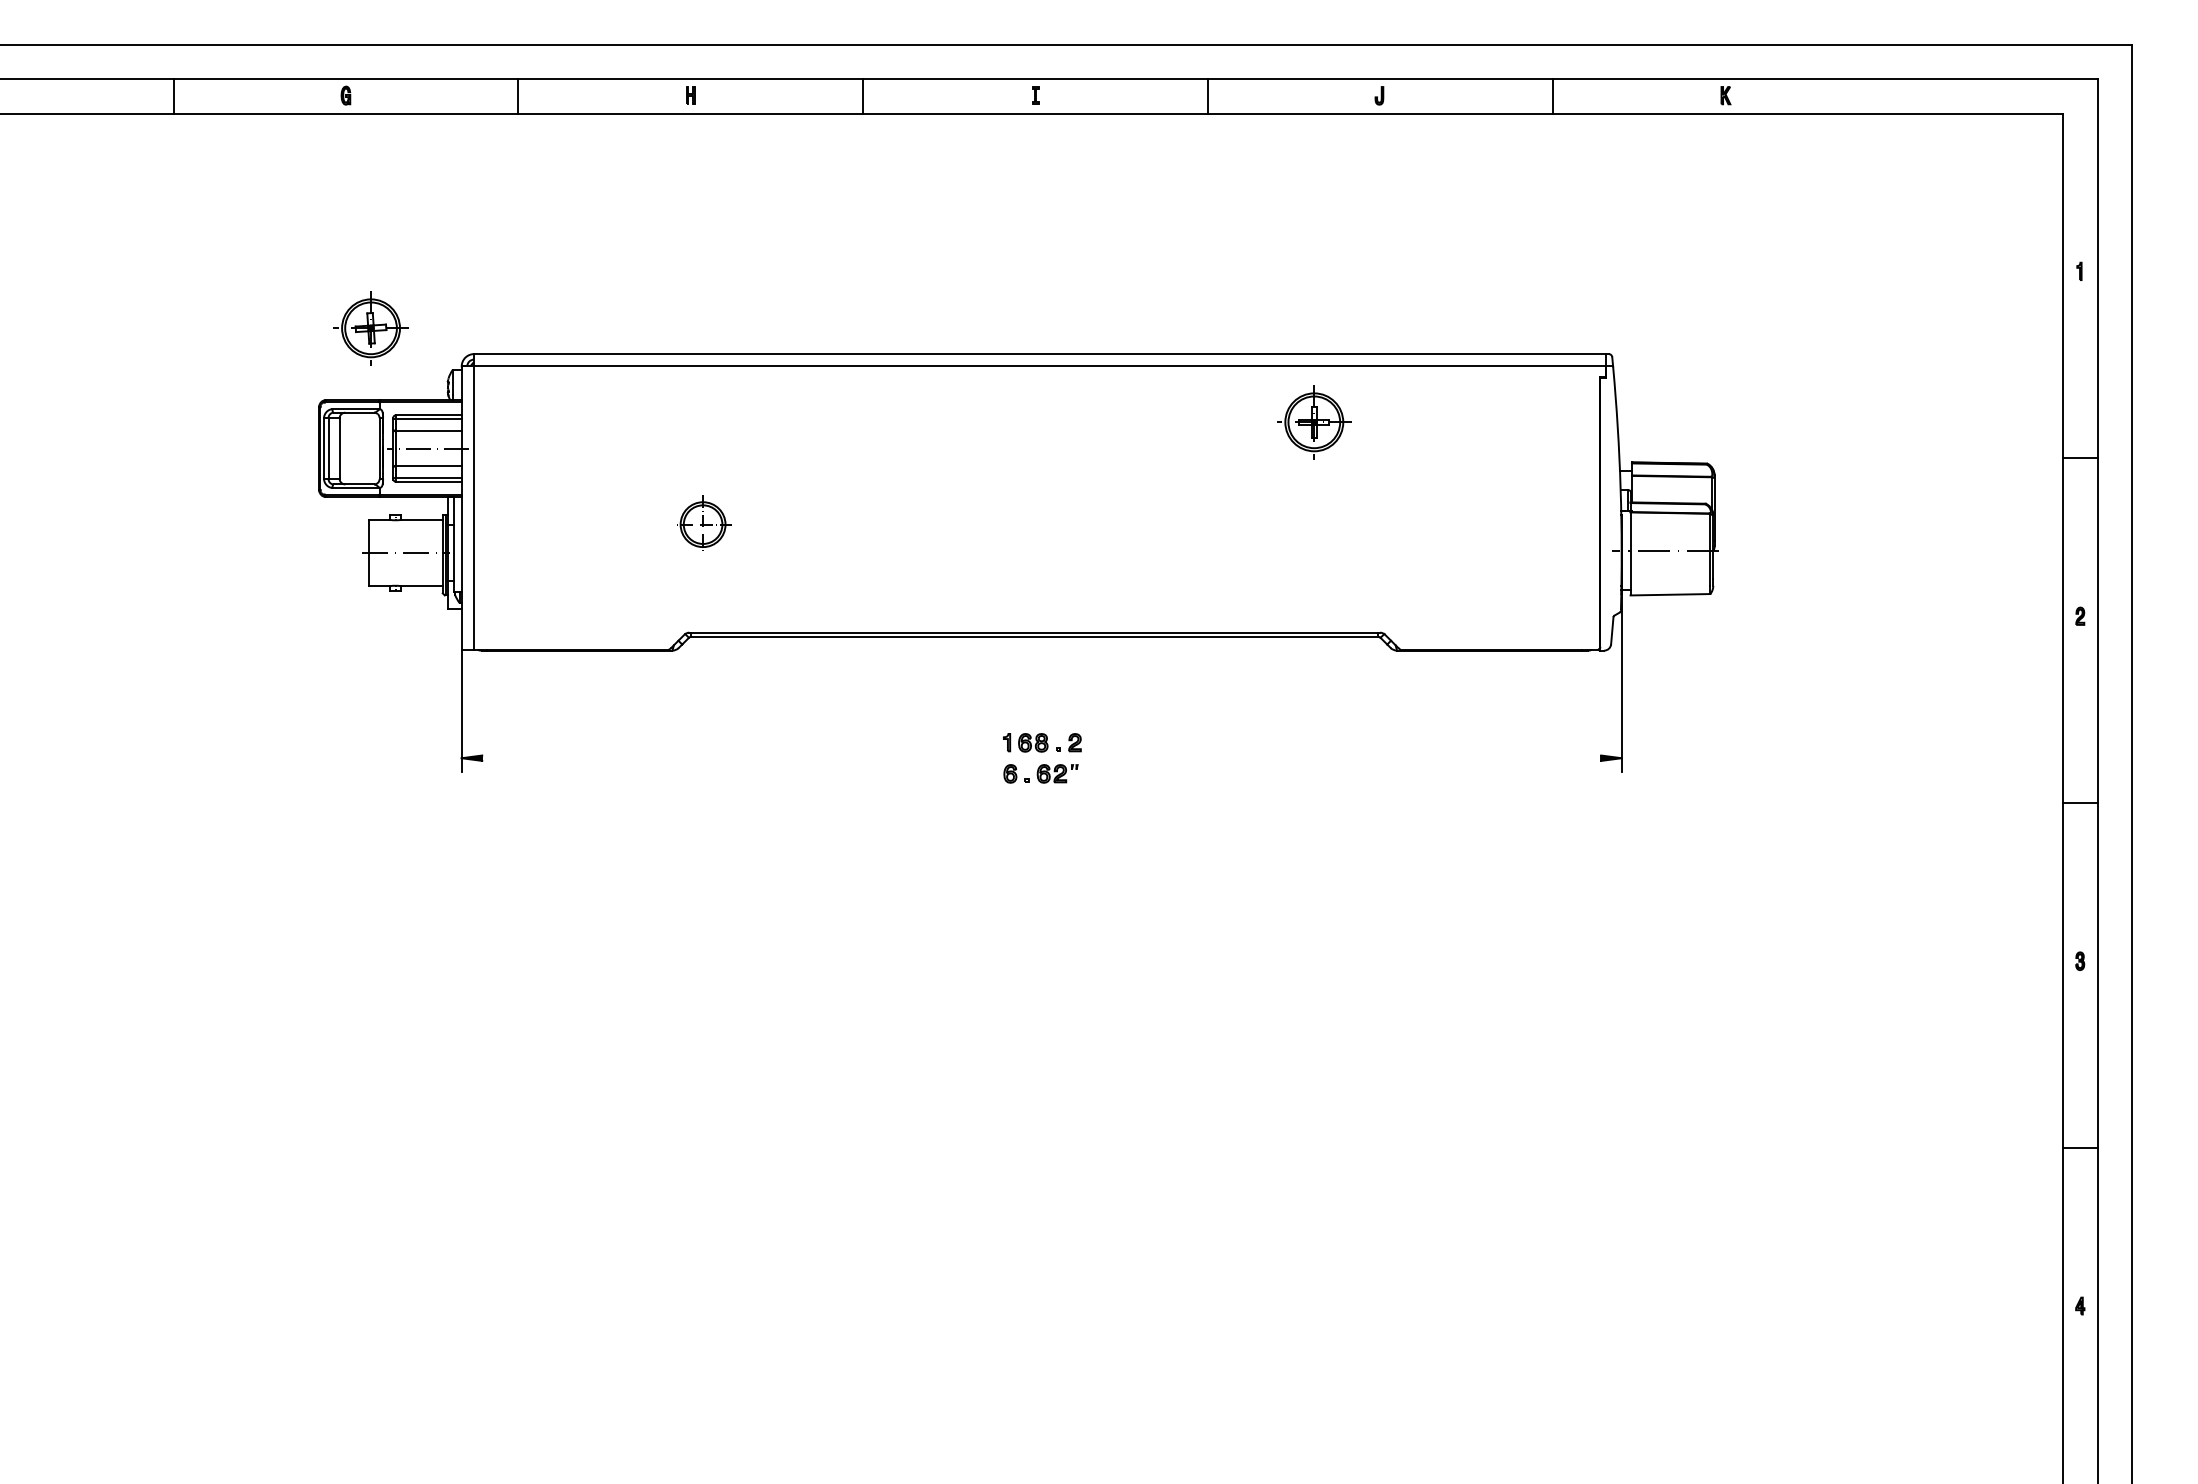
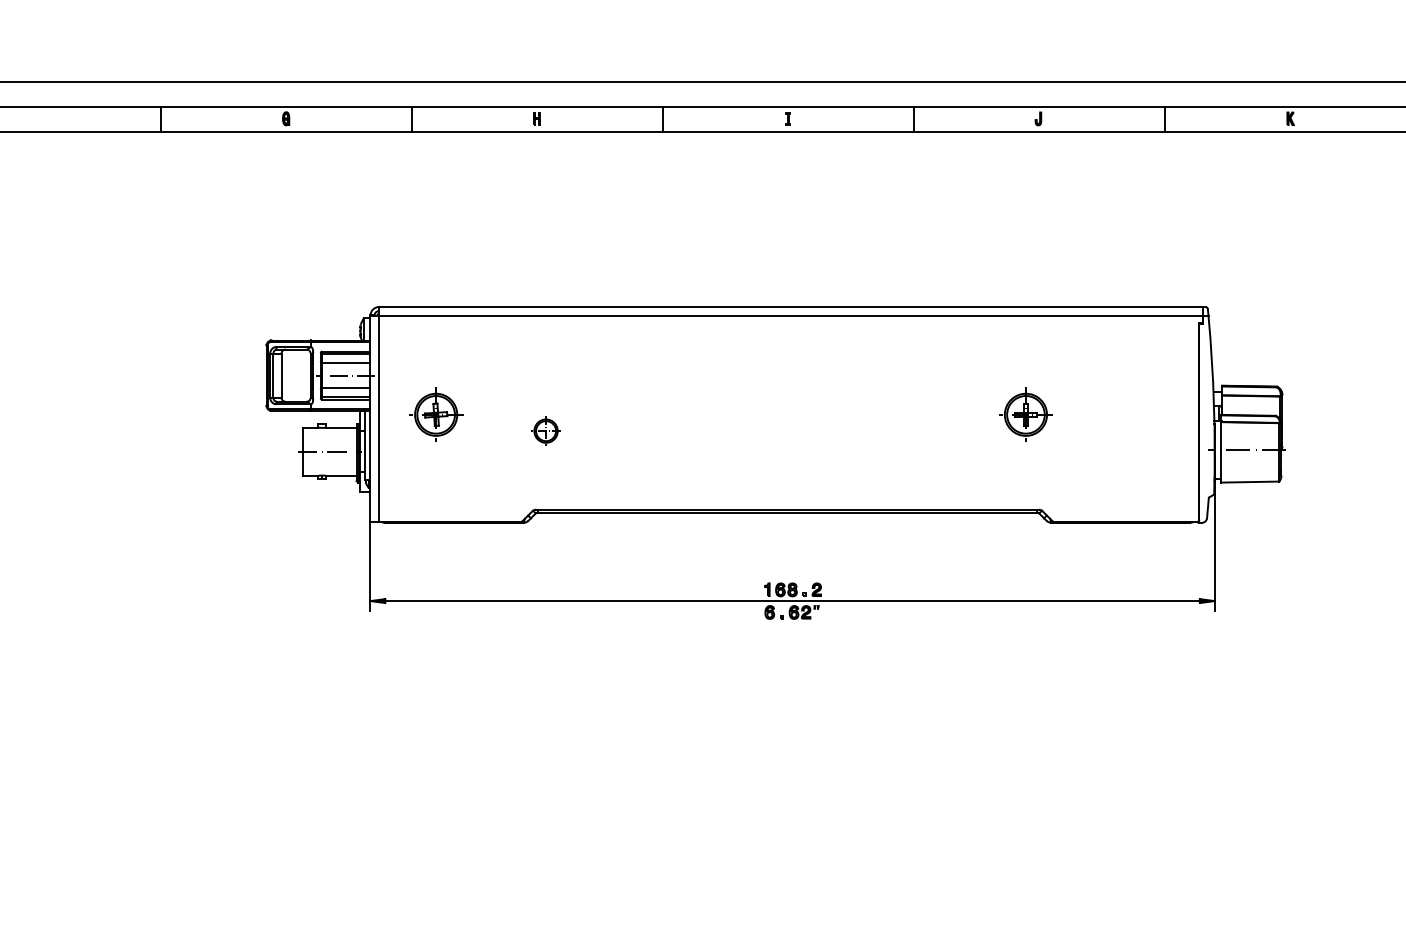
part: (370, 328) -> (435, 414), moved
part: (1314, 422) -> (1026, 414), moved
part: (702, 524) -> (545, 430), size x0.71
line: (1041, 758) -> (792, 601), added

